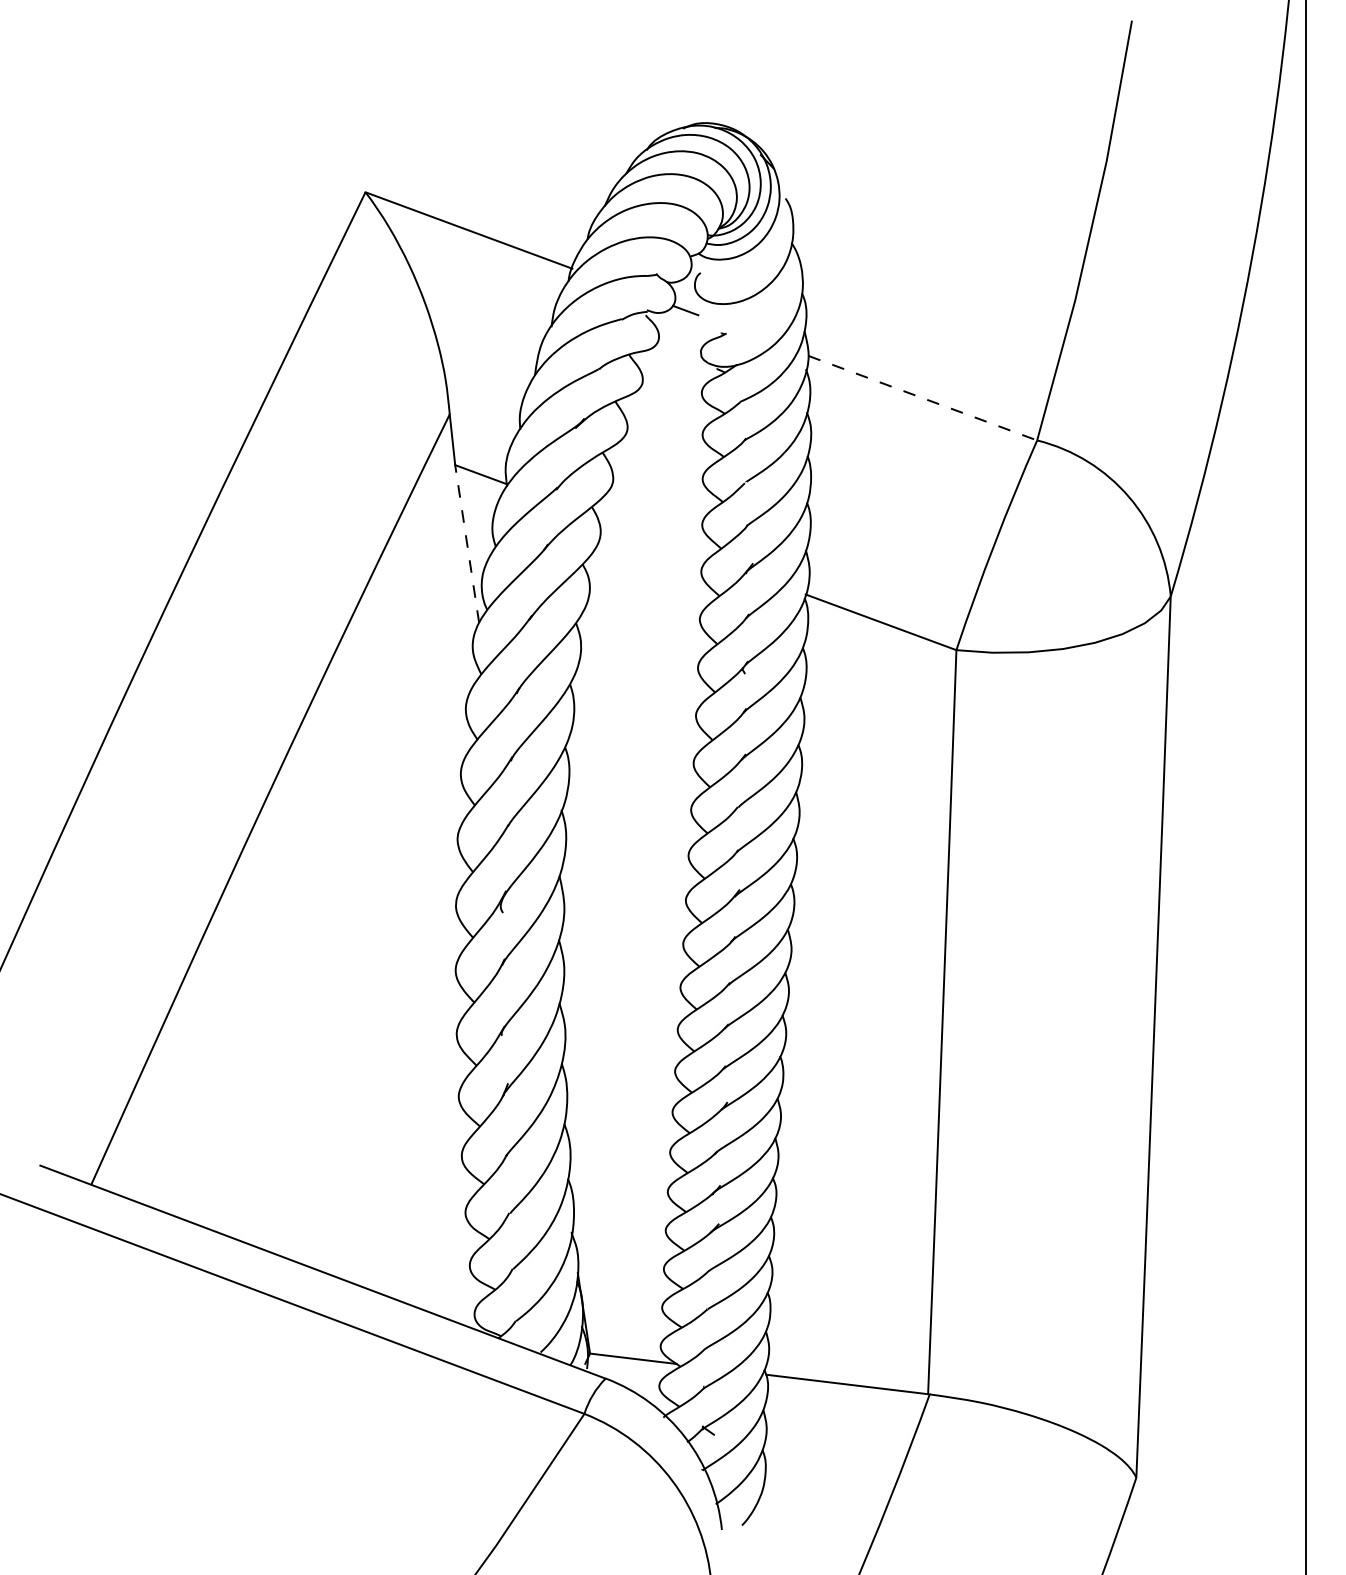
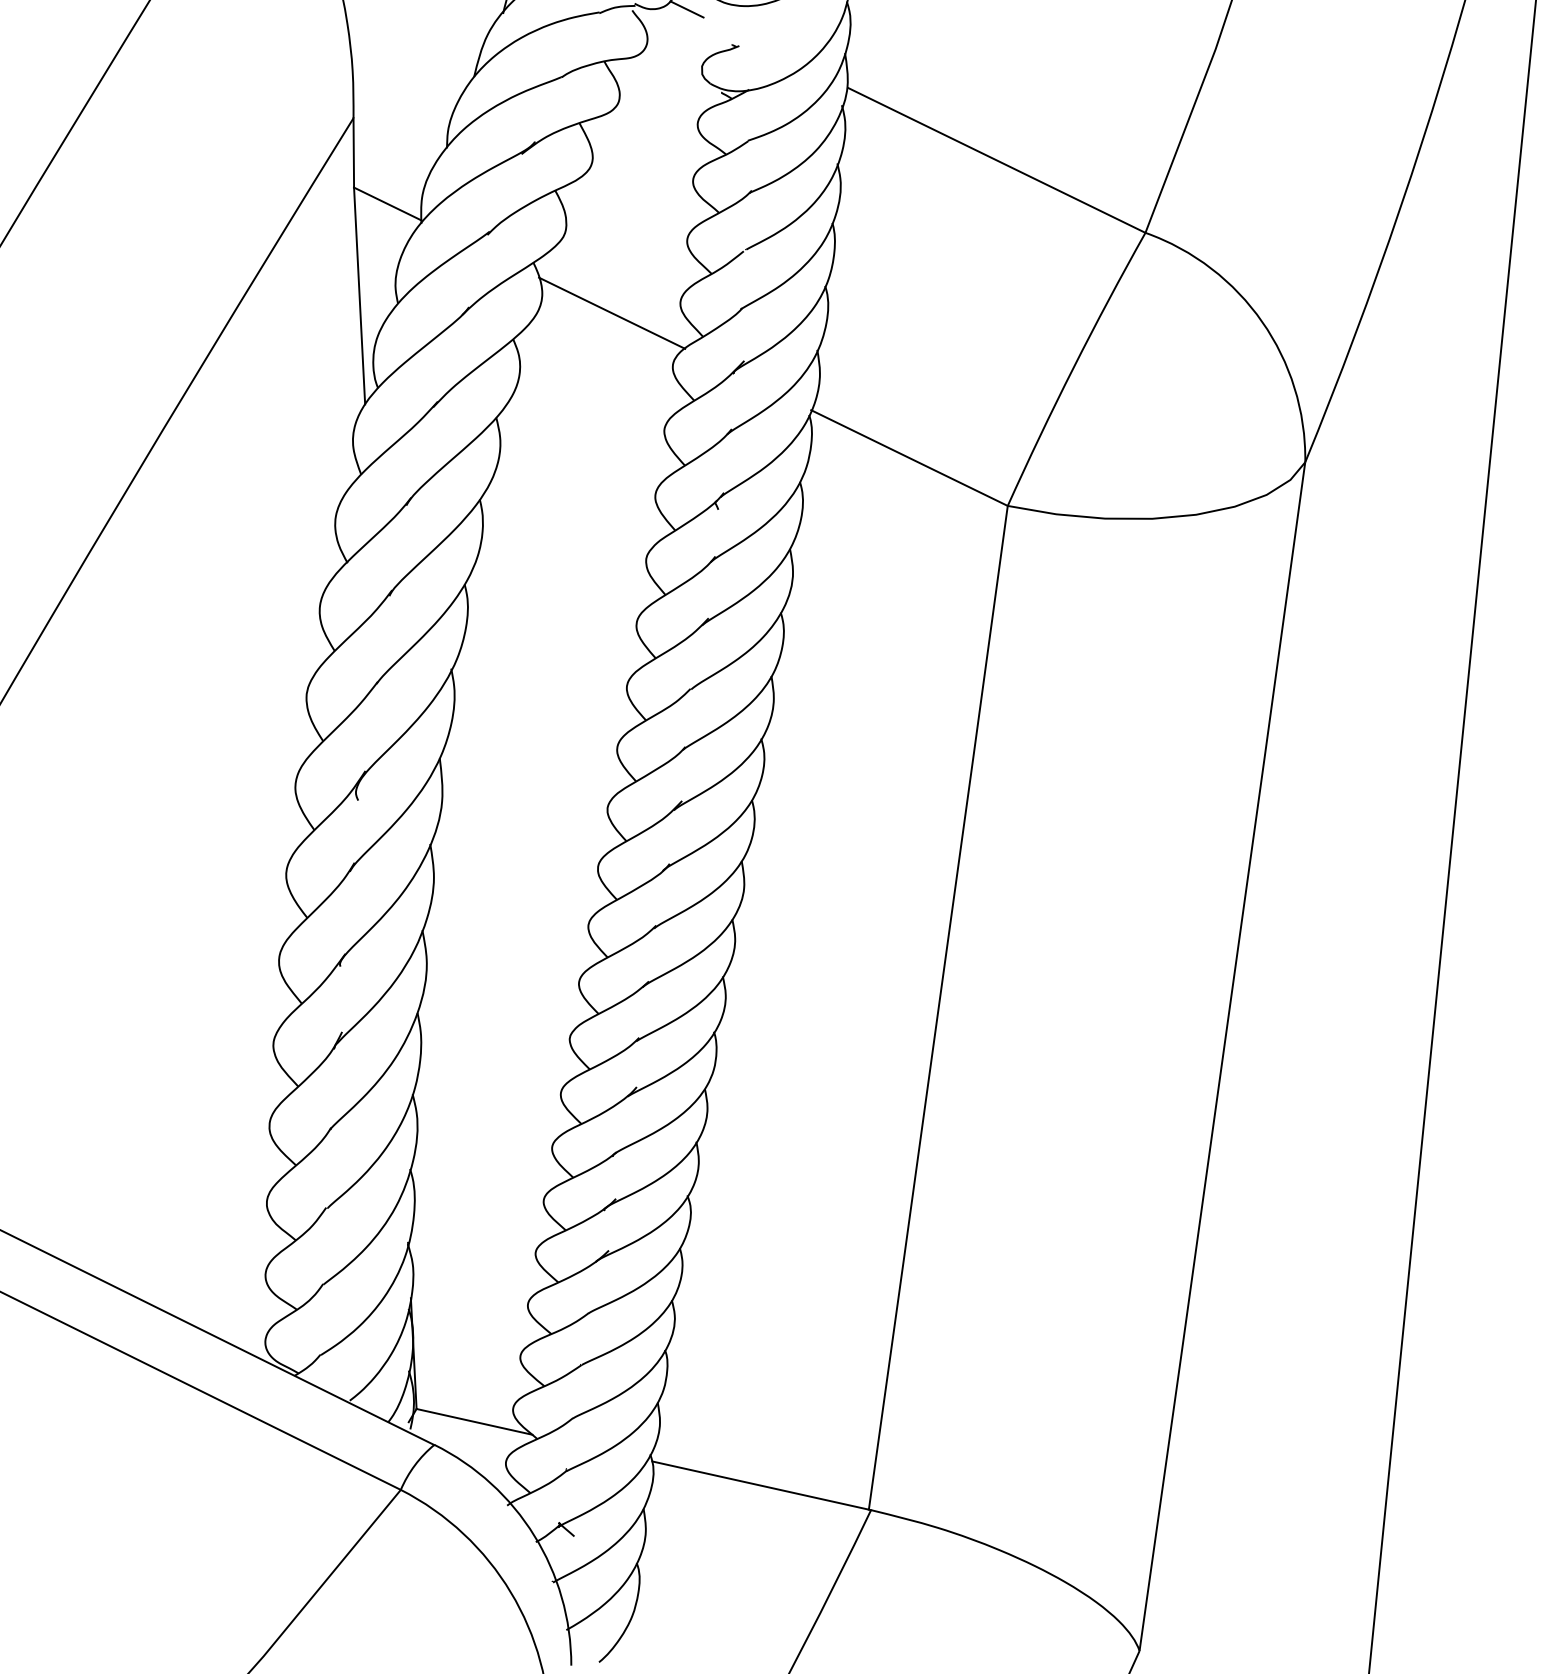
line: (921, 397) -> (994, 159), dashed -> solid
line: (653, 537) -> (612, 312), added
line: (467, 543) -> (360, 295), dashed -> solid

